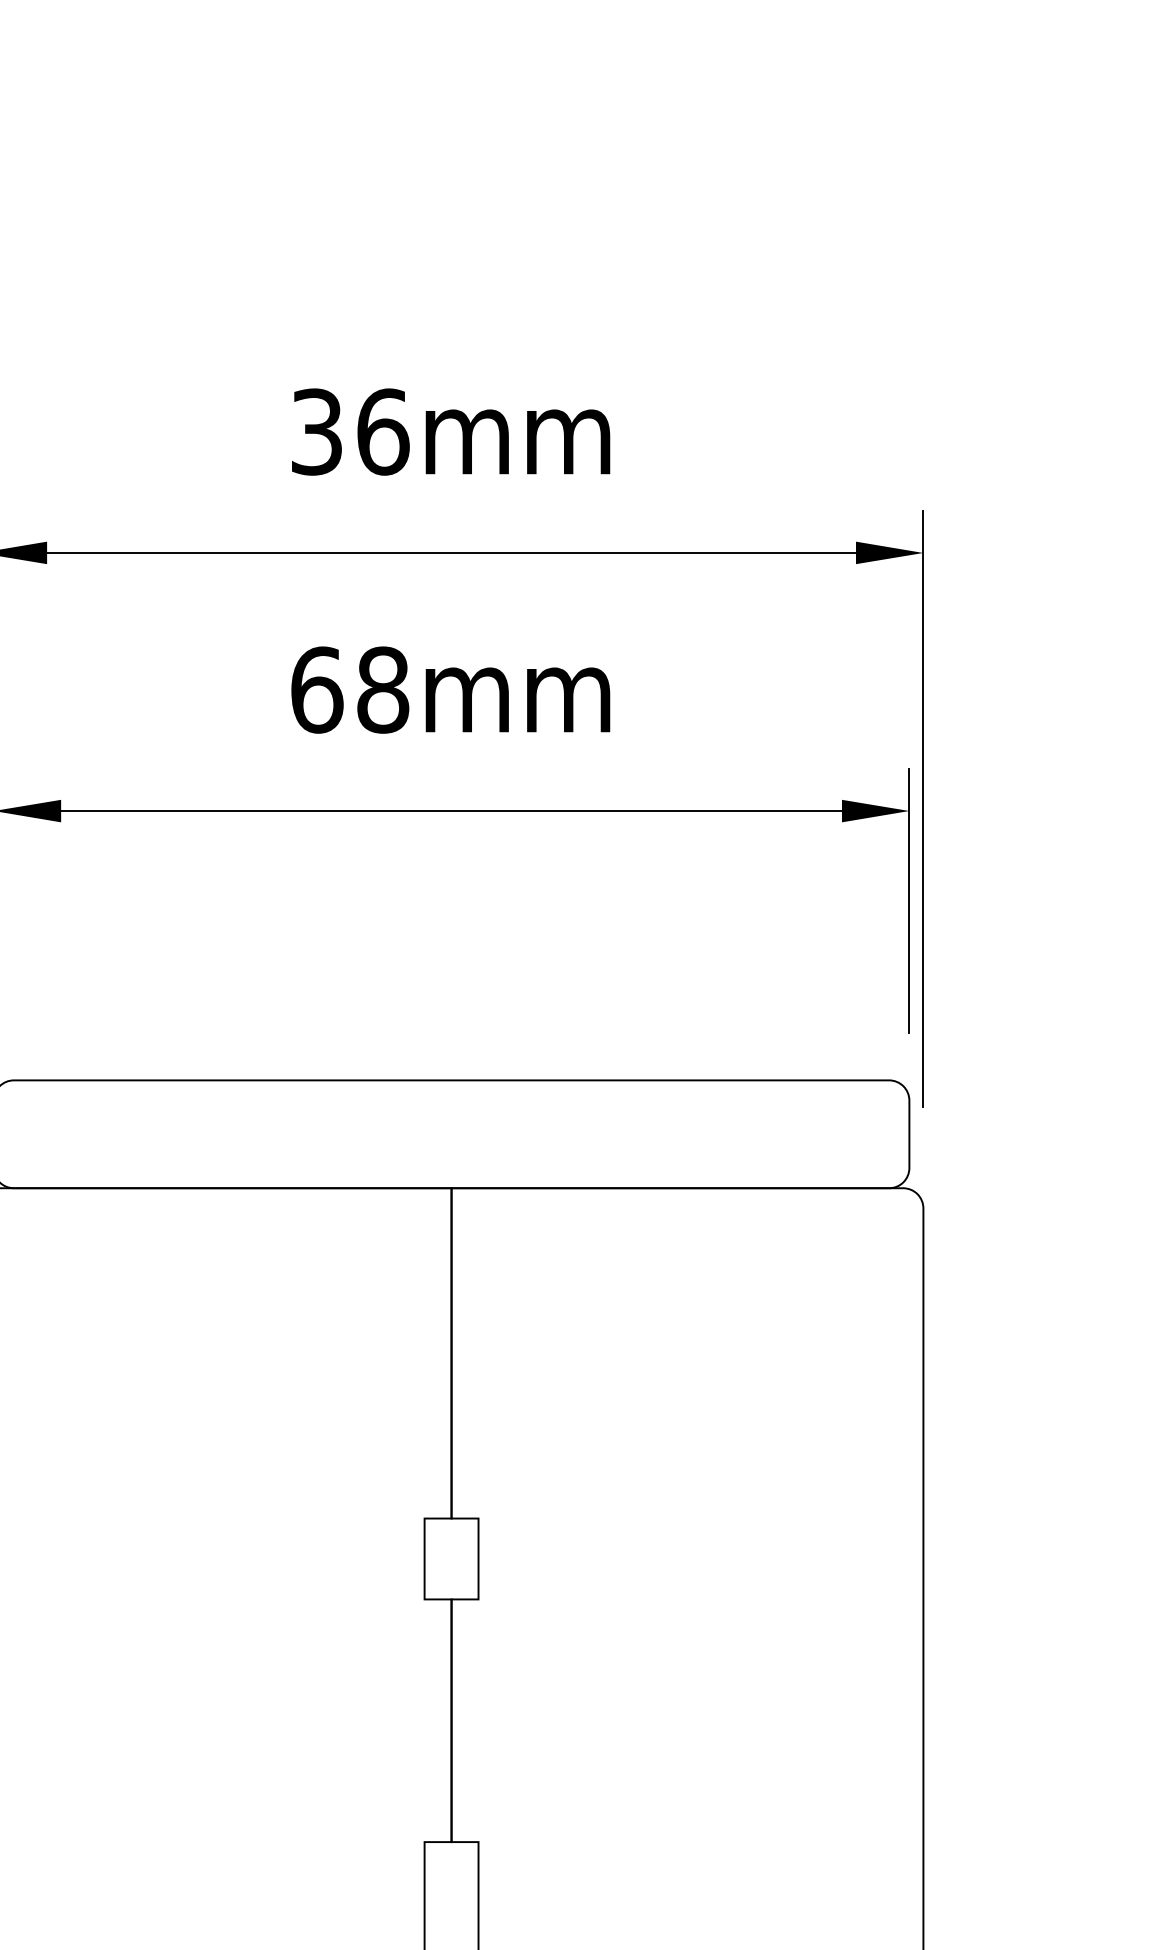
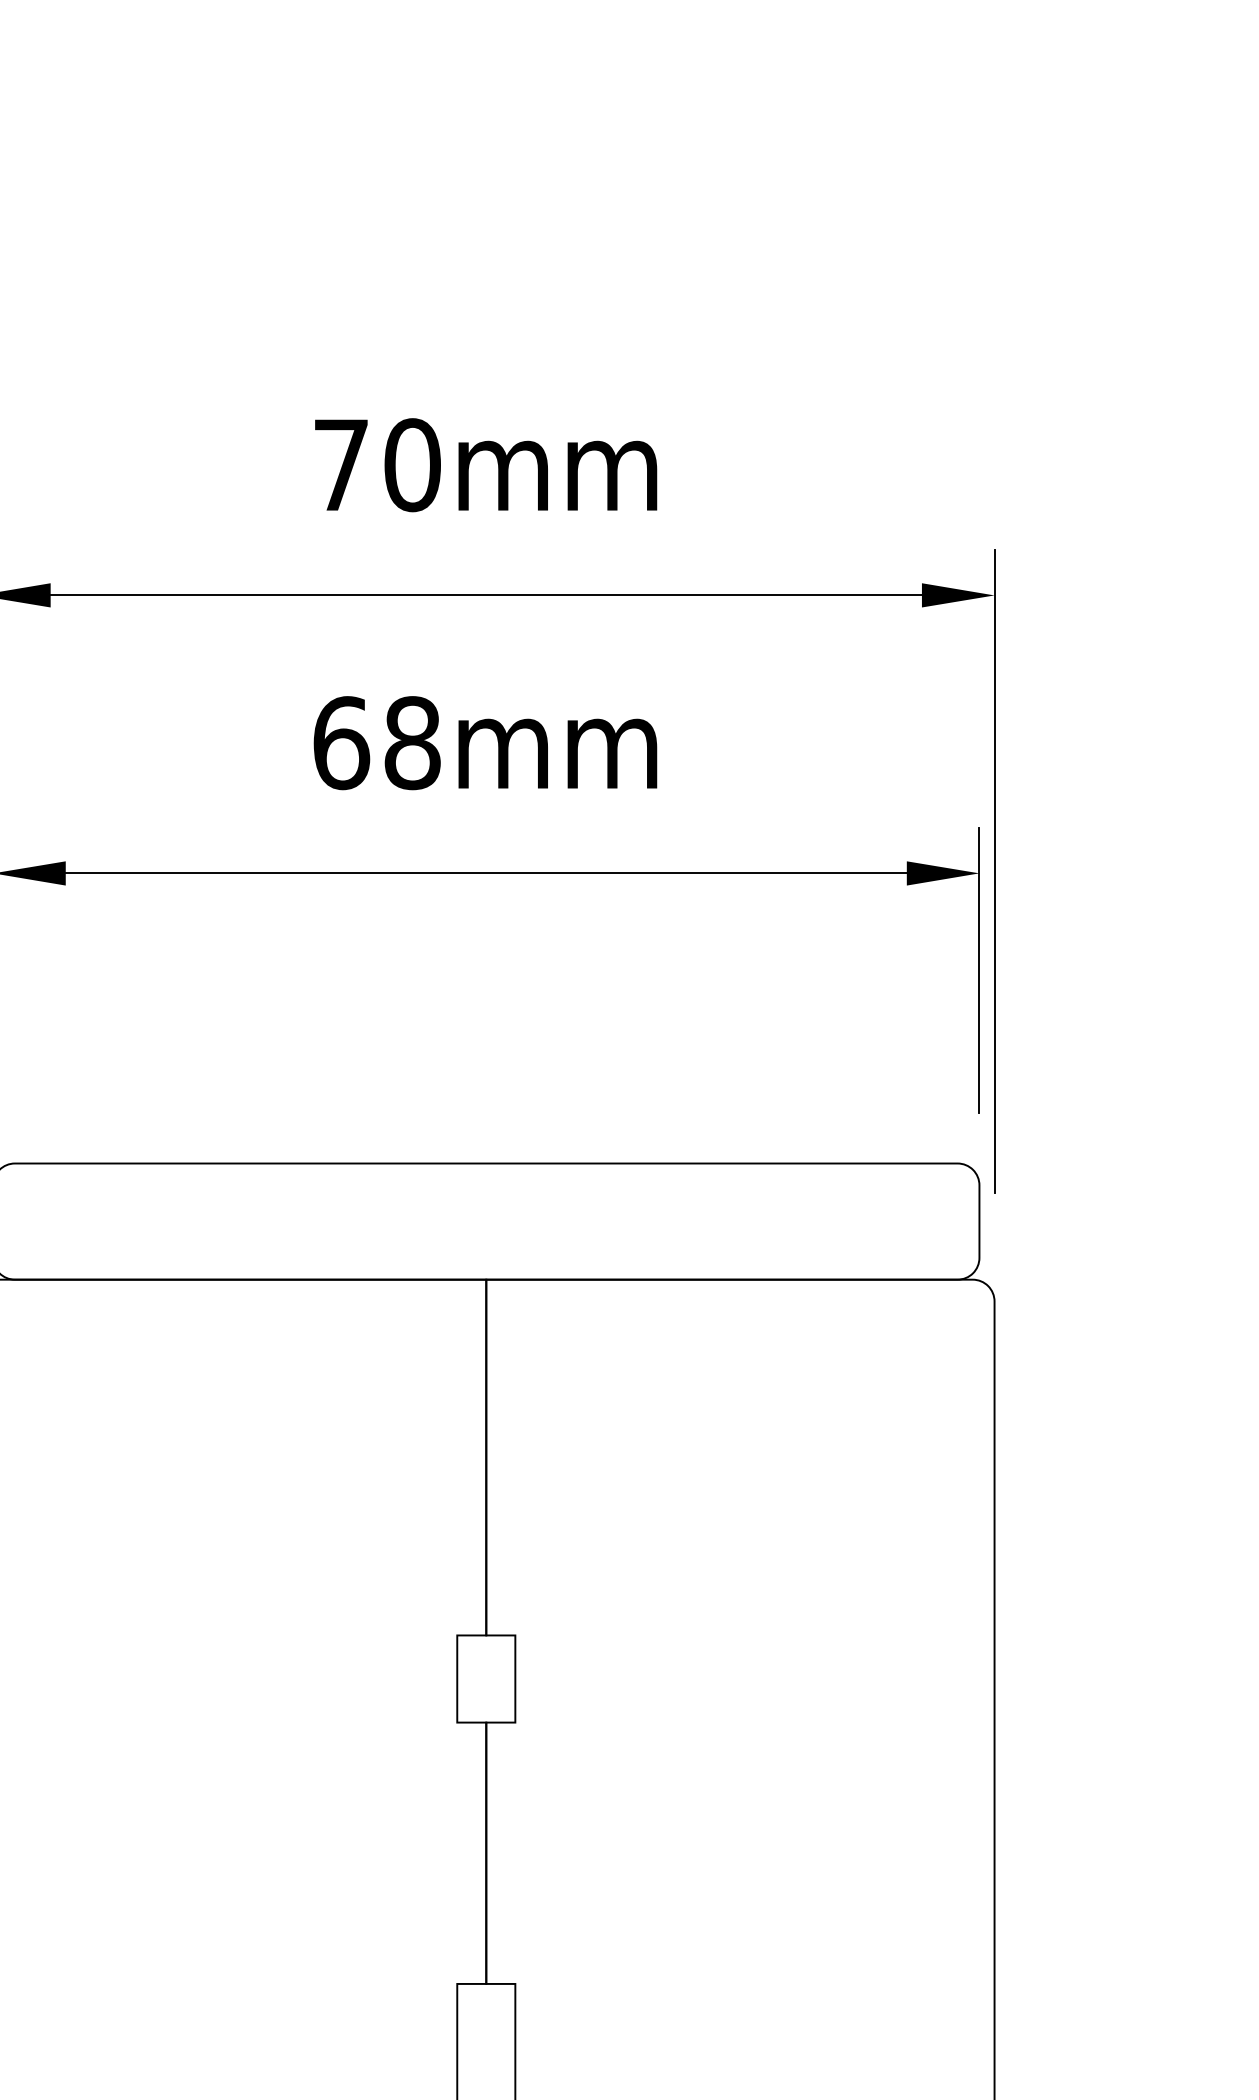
text: (350, 432) -> (377, 465), 36mm -> 70mm

